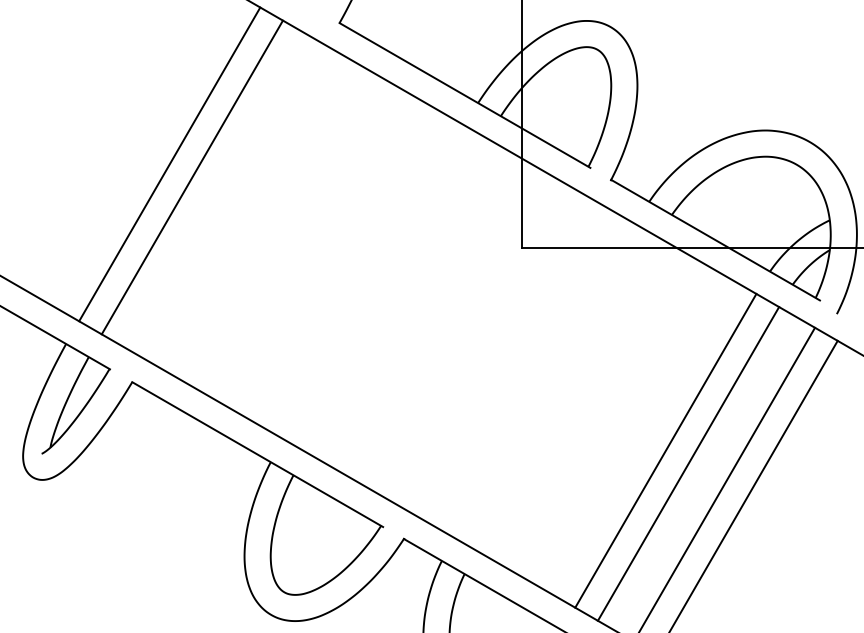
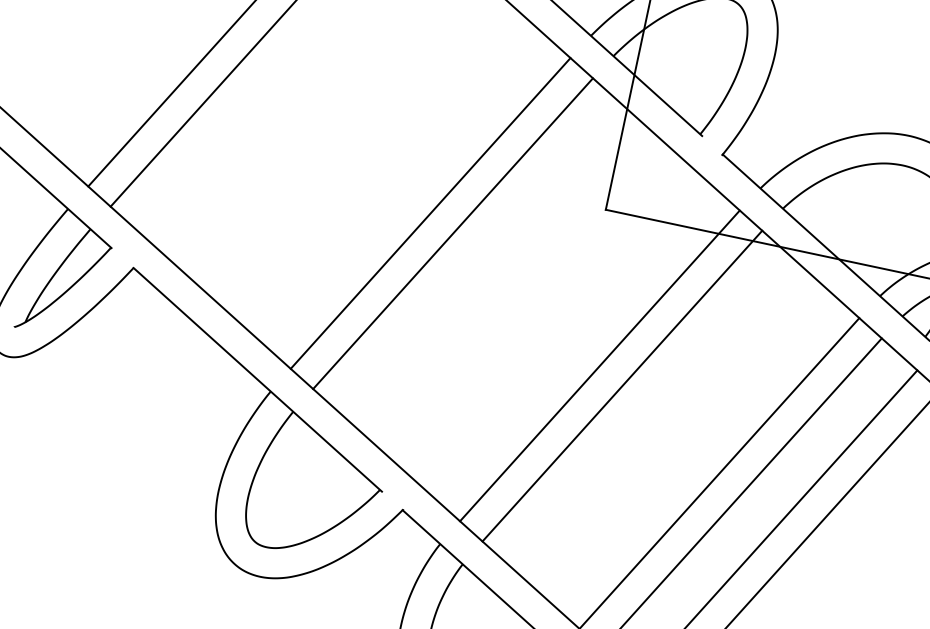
line: (373, 282) -> (429, 213), added
line: (396, 295) -> (452, 233), added
line: (544, 381) -> (599, 366), added
line: (567, 394) -> (621, 386), added

